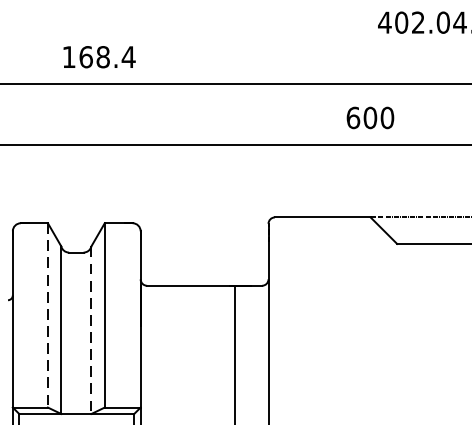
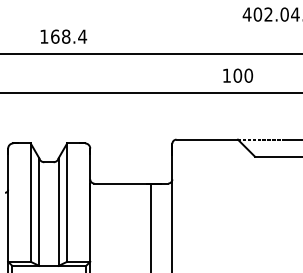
text: (352, 117) -> (226, 75), 600 -> 100
line: (47, 316) -> (30, 203), dashed -> solid
line: (91, 330) -> (58, 212), dashed -> solid

